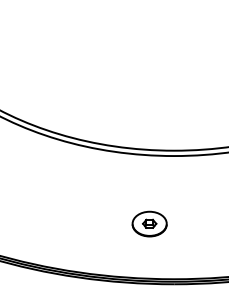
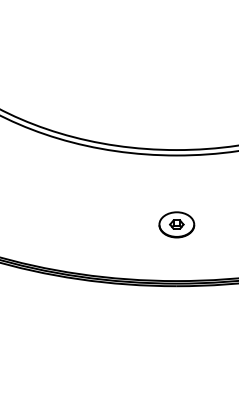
part: (149, 223) -> (176, 224), moved

